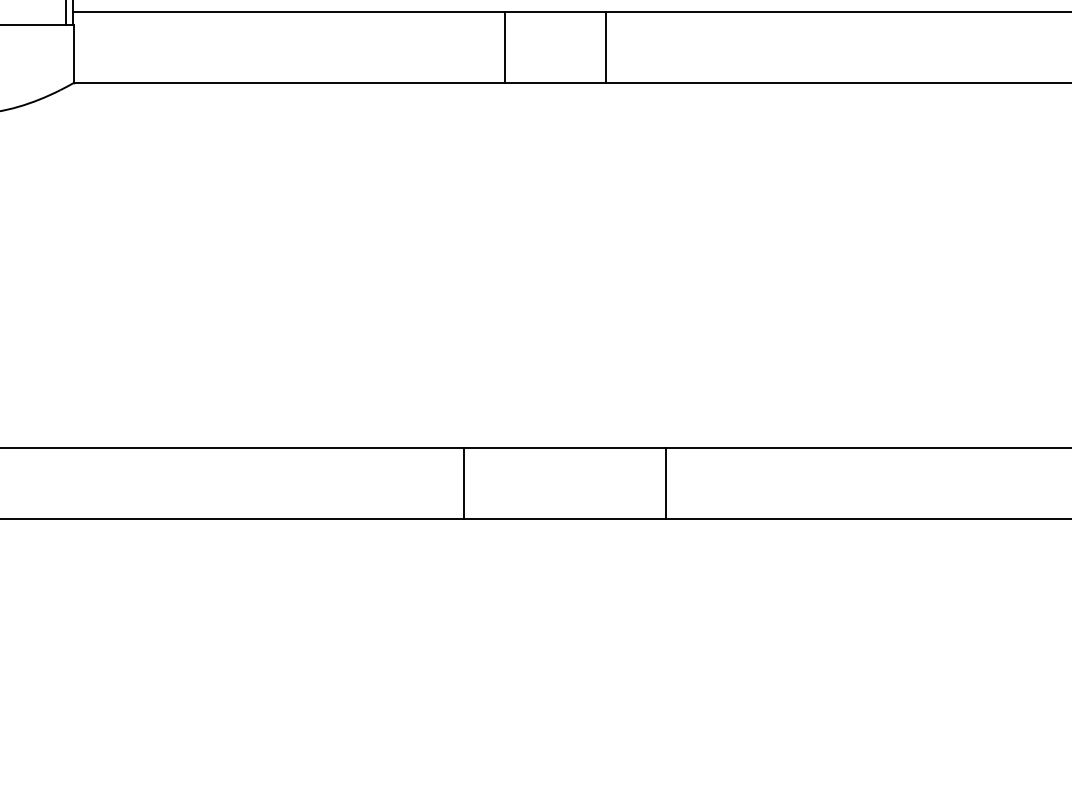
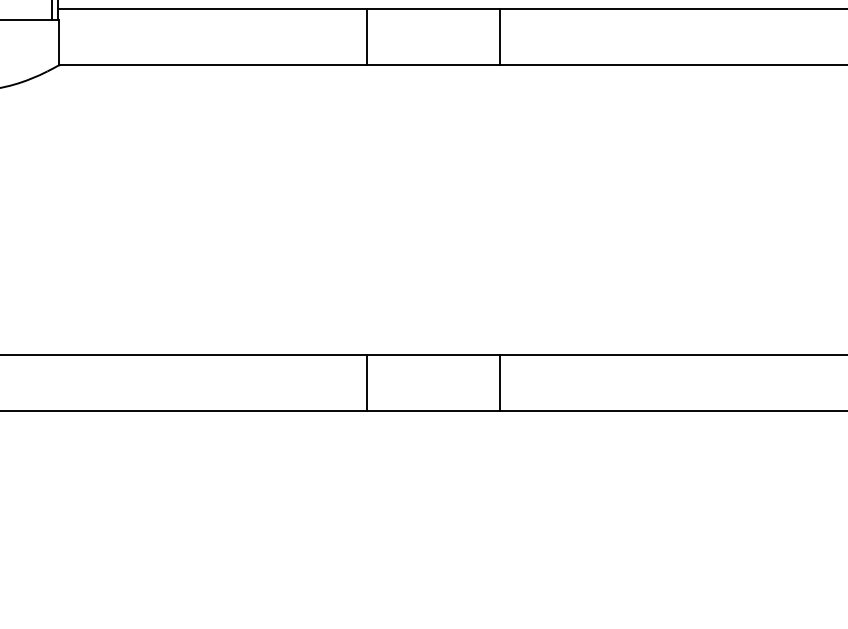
line: (505, 46) -> (367, 36), moved
line: (605, 46) -> (500, 36), moved
line: (665, 483) -> (500, 382), moved

